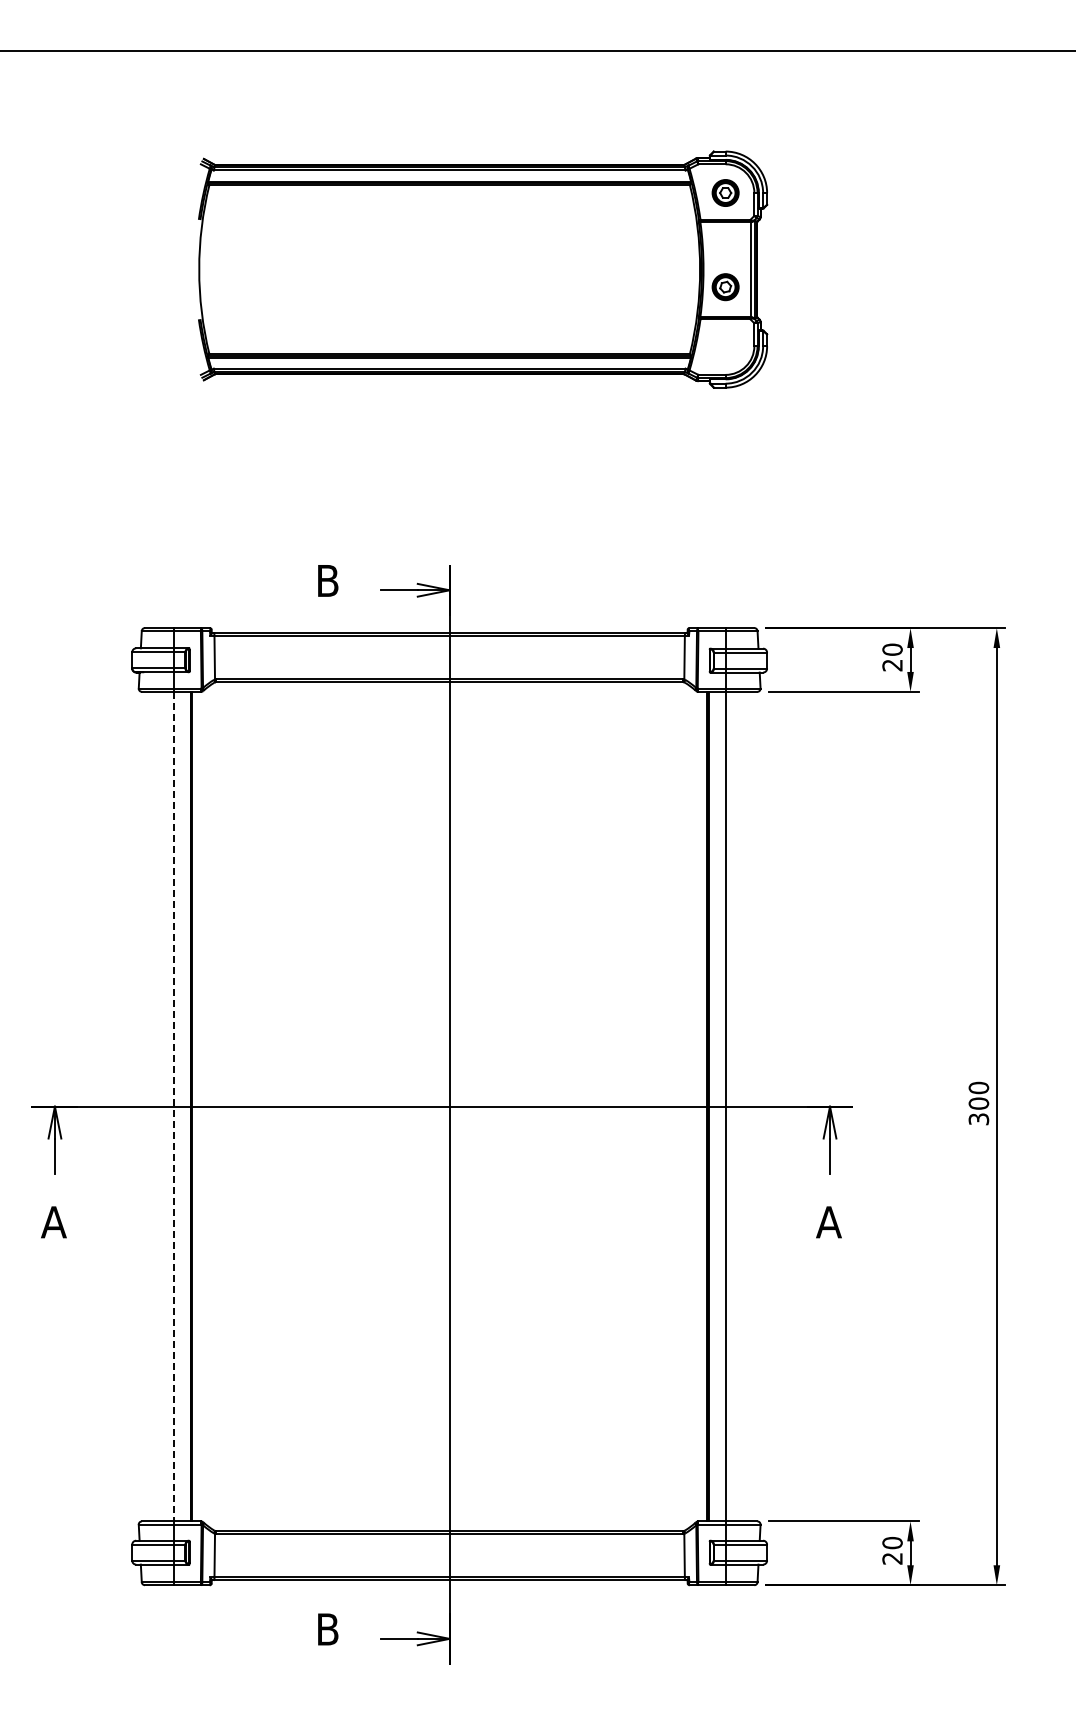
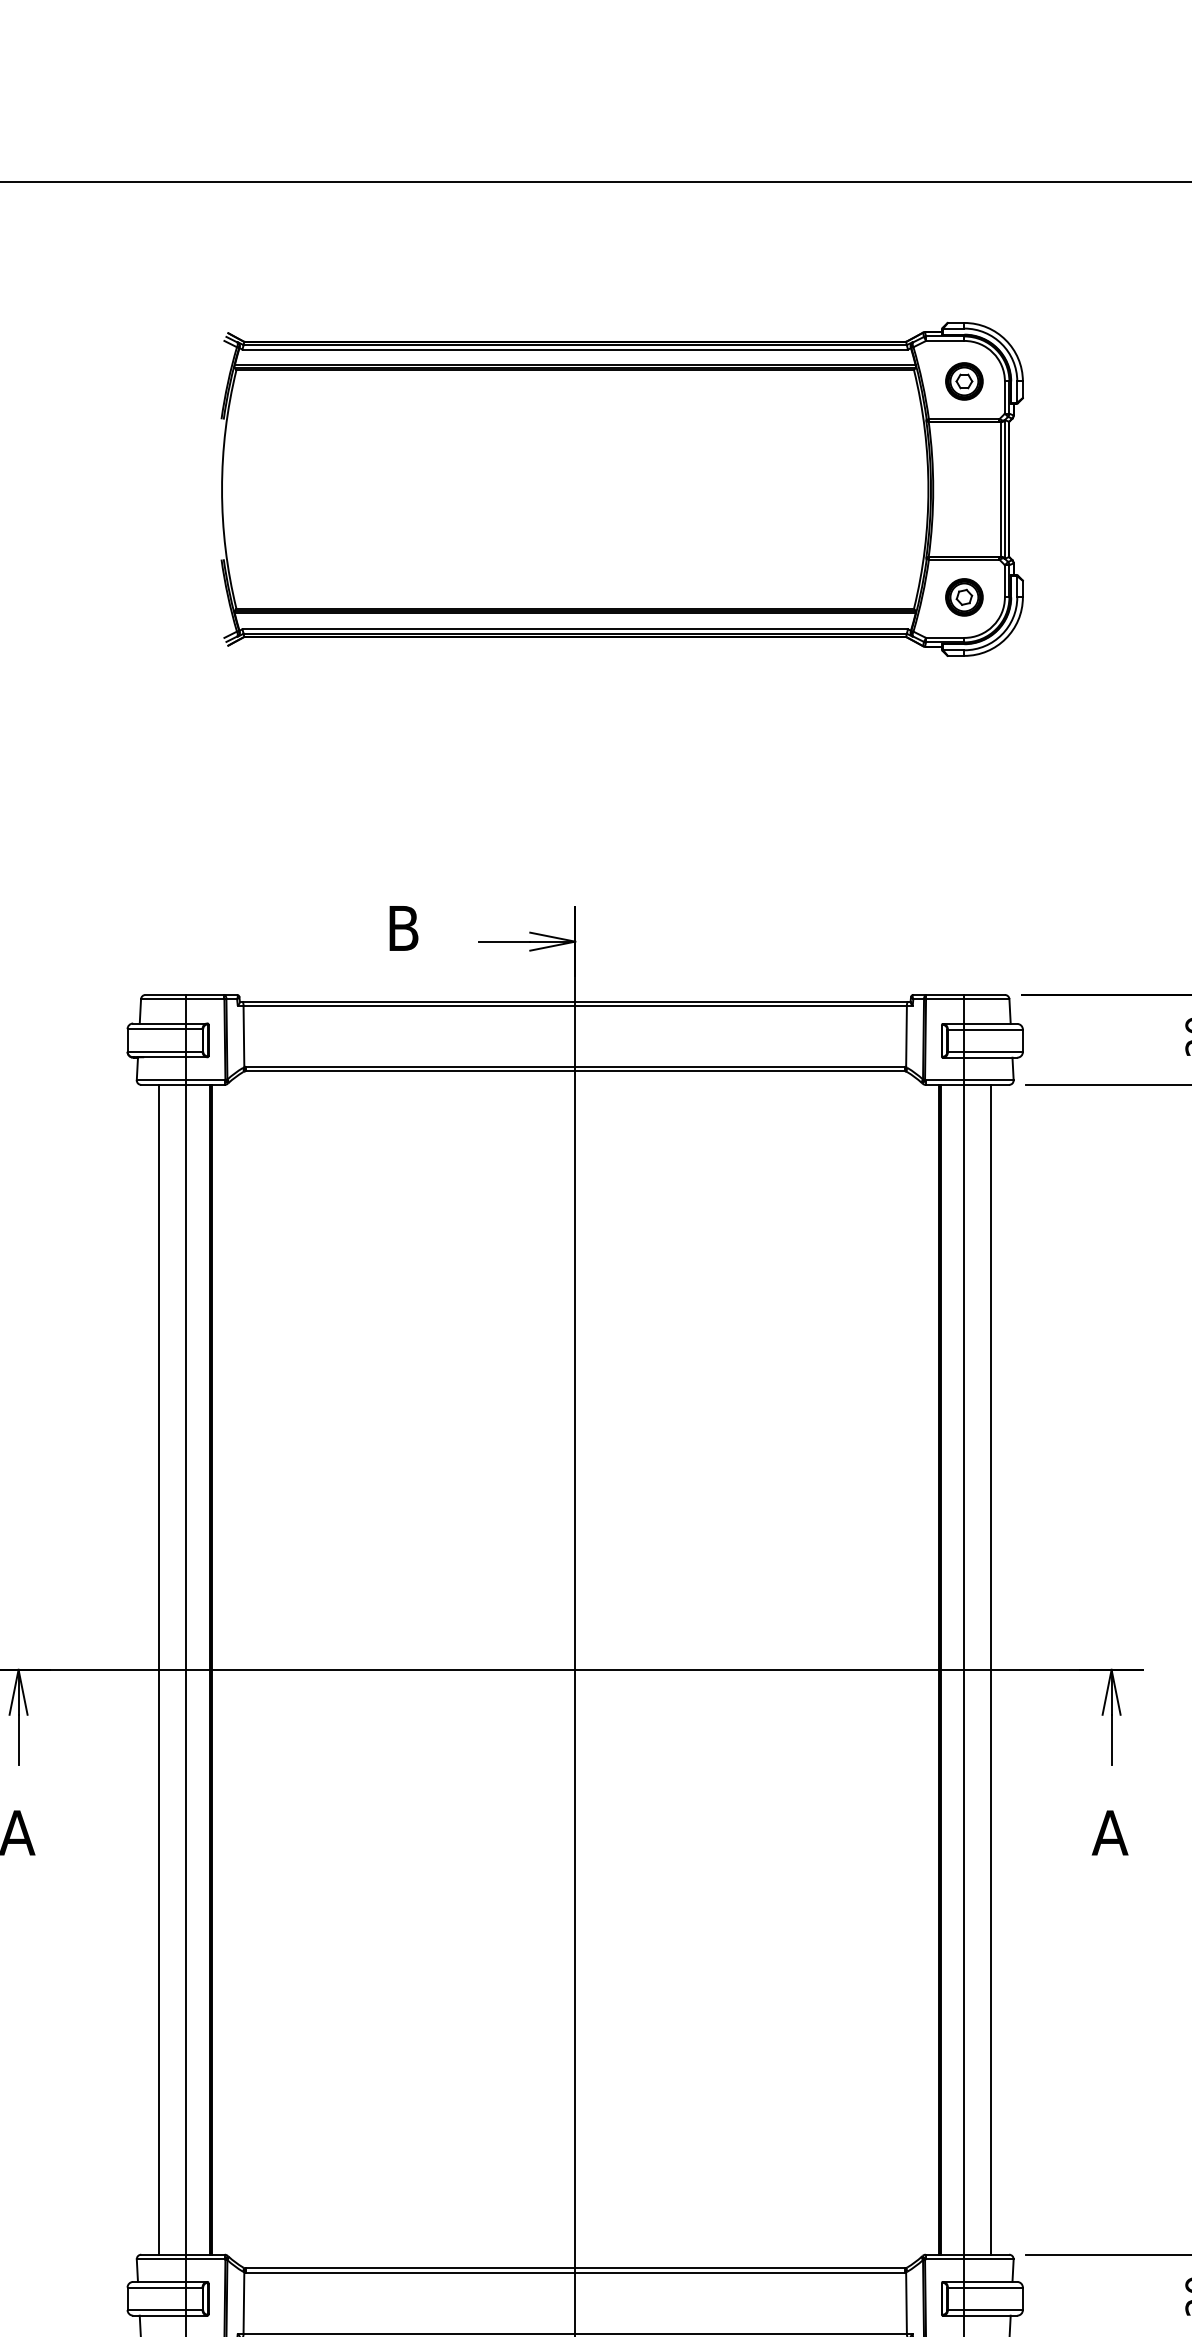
part: (725, 287) -> (964, 597), moved
line: (154, 1106) -> (158, 1669), added
line: (173, 1106) -> (185, 1669), dashed -> solid
line: (744, 1106) -> (990, 1669), added

